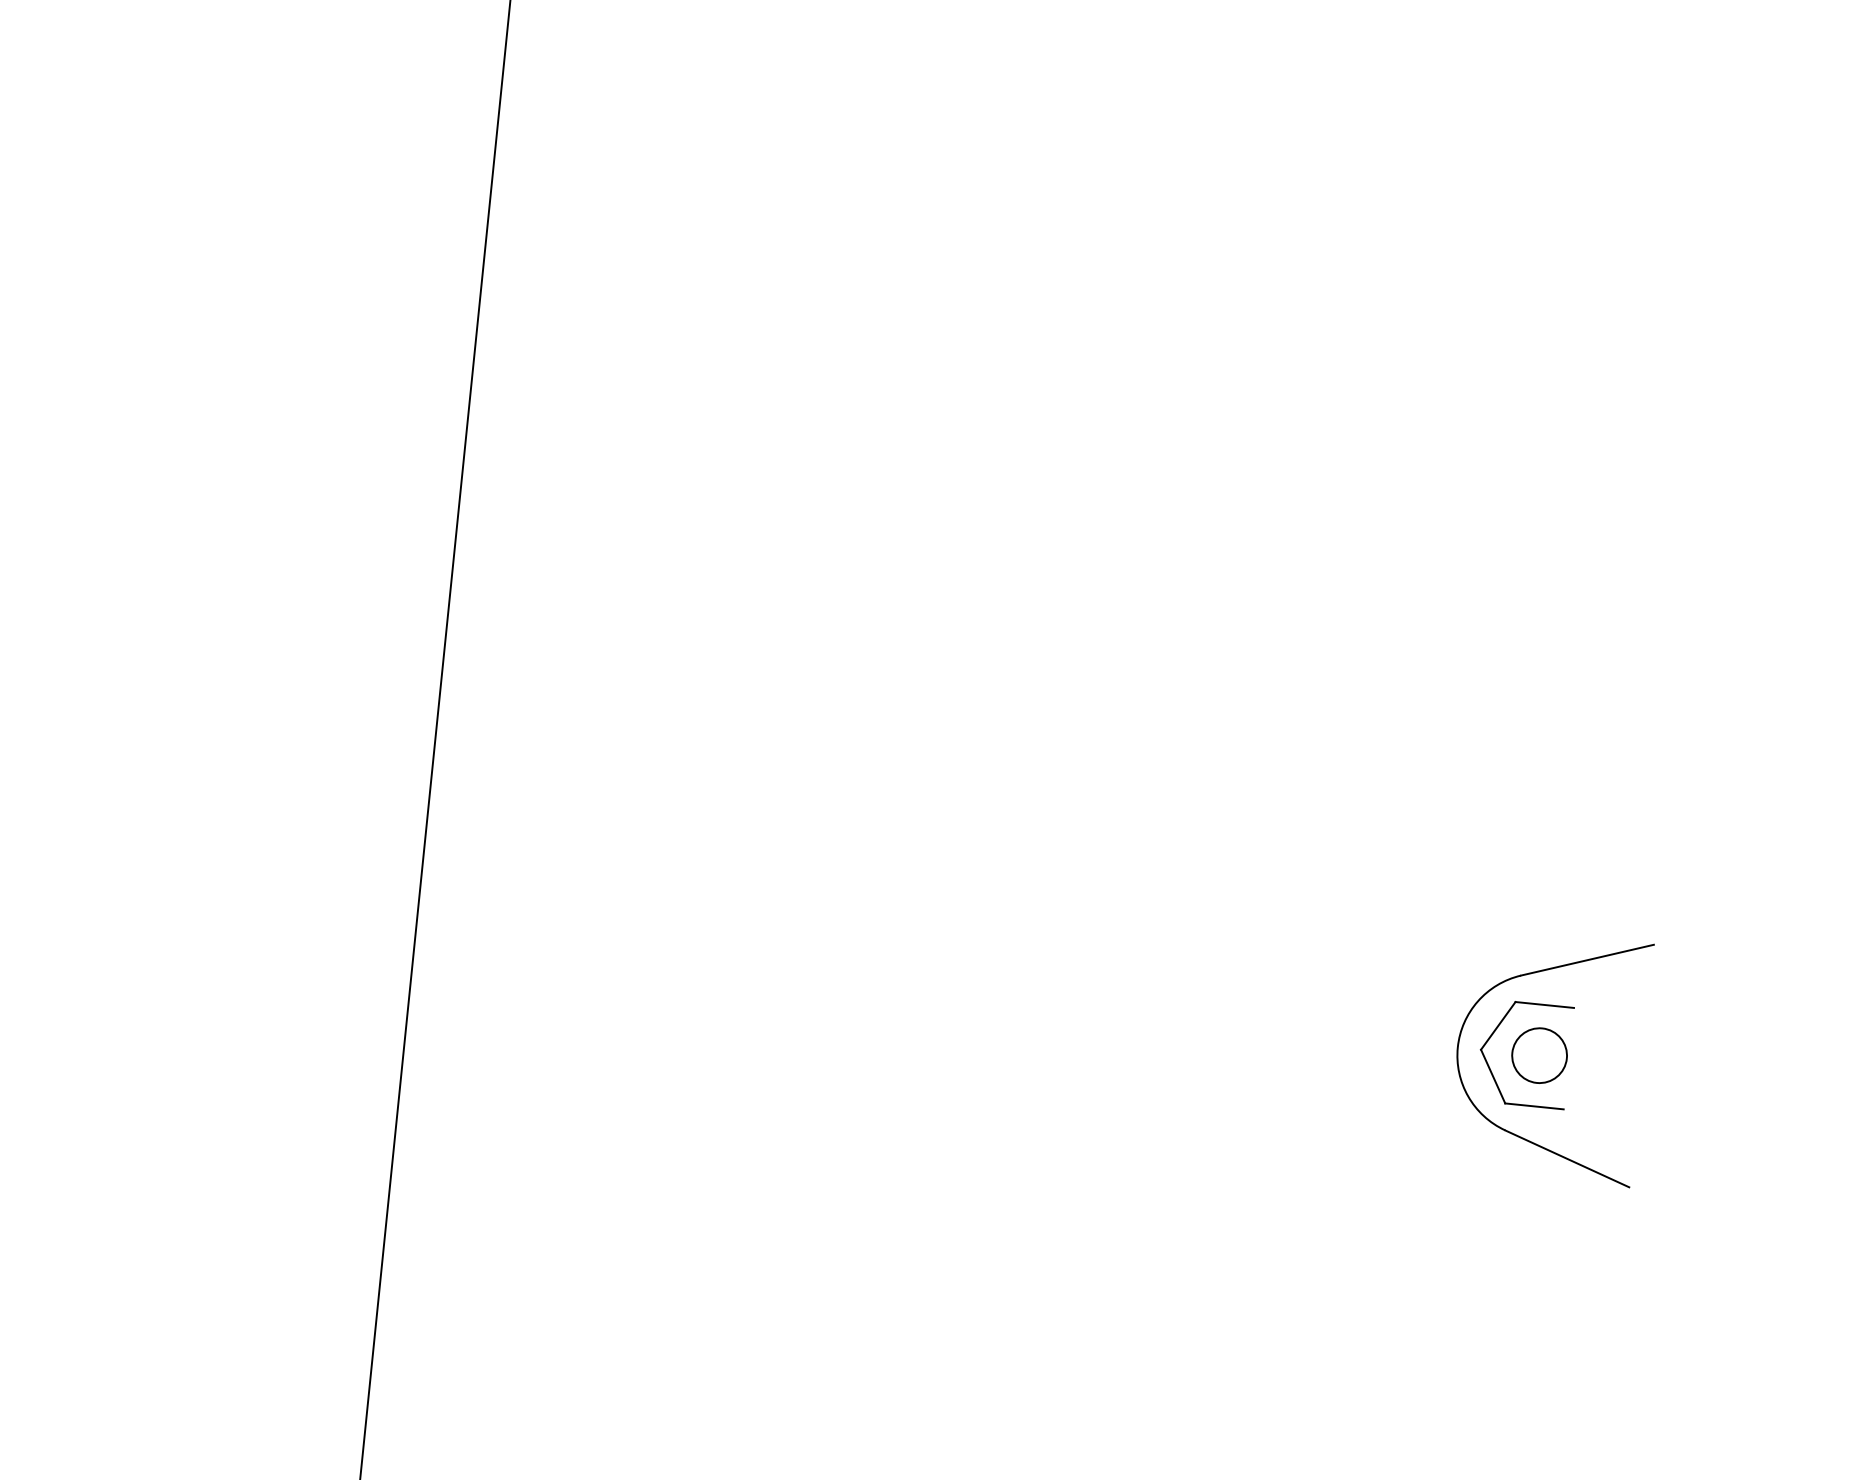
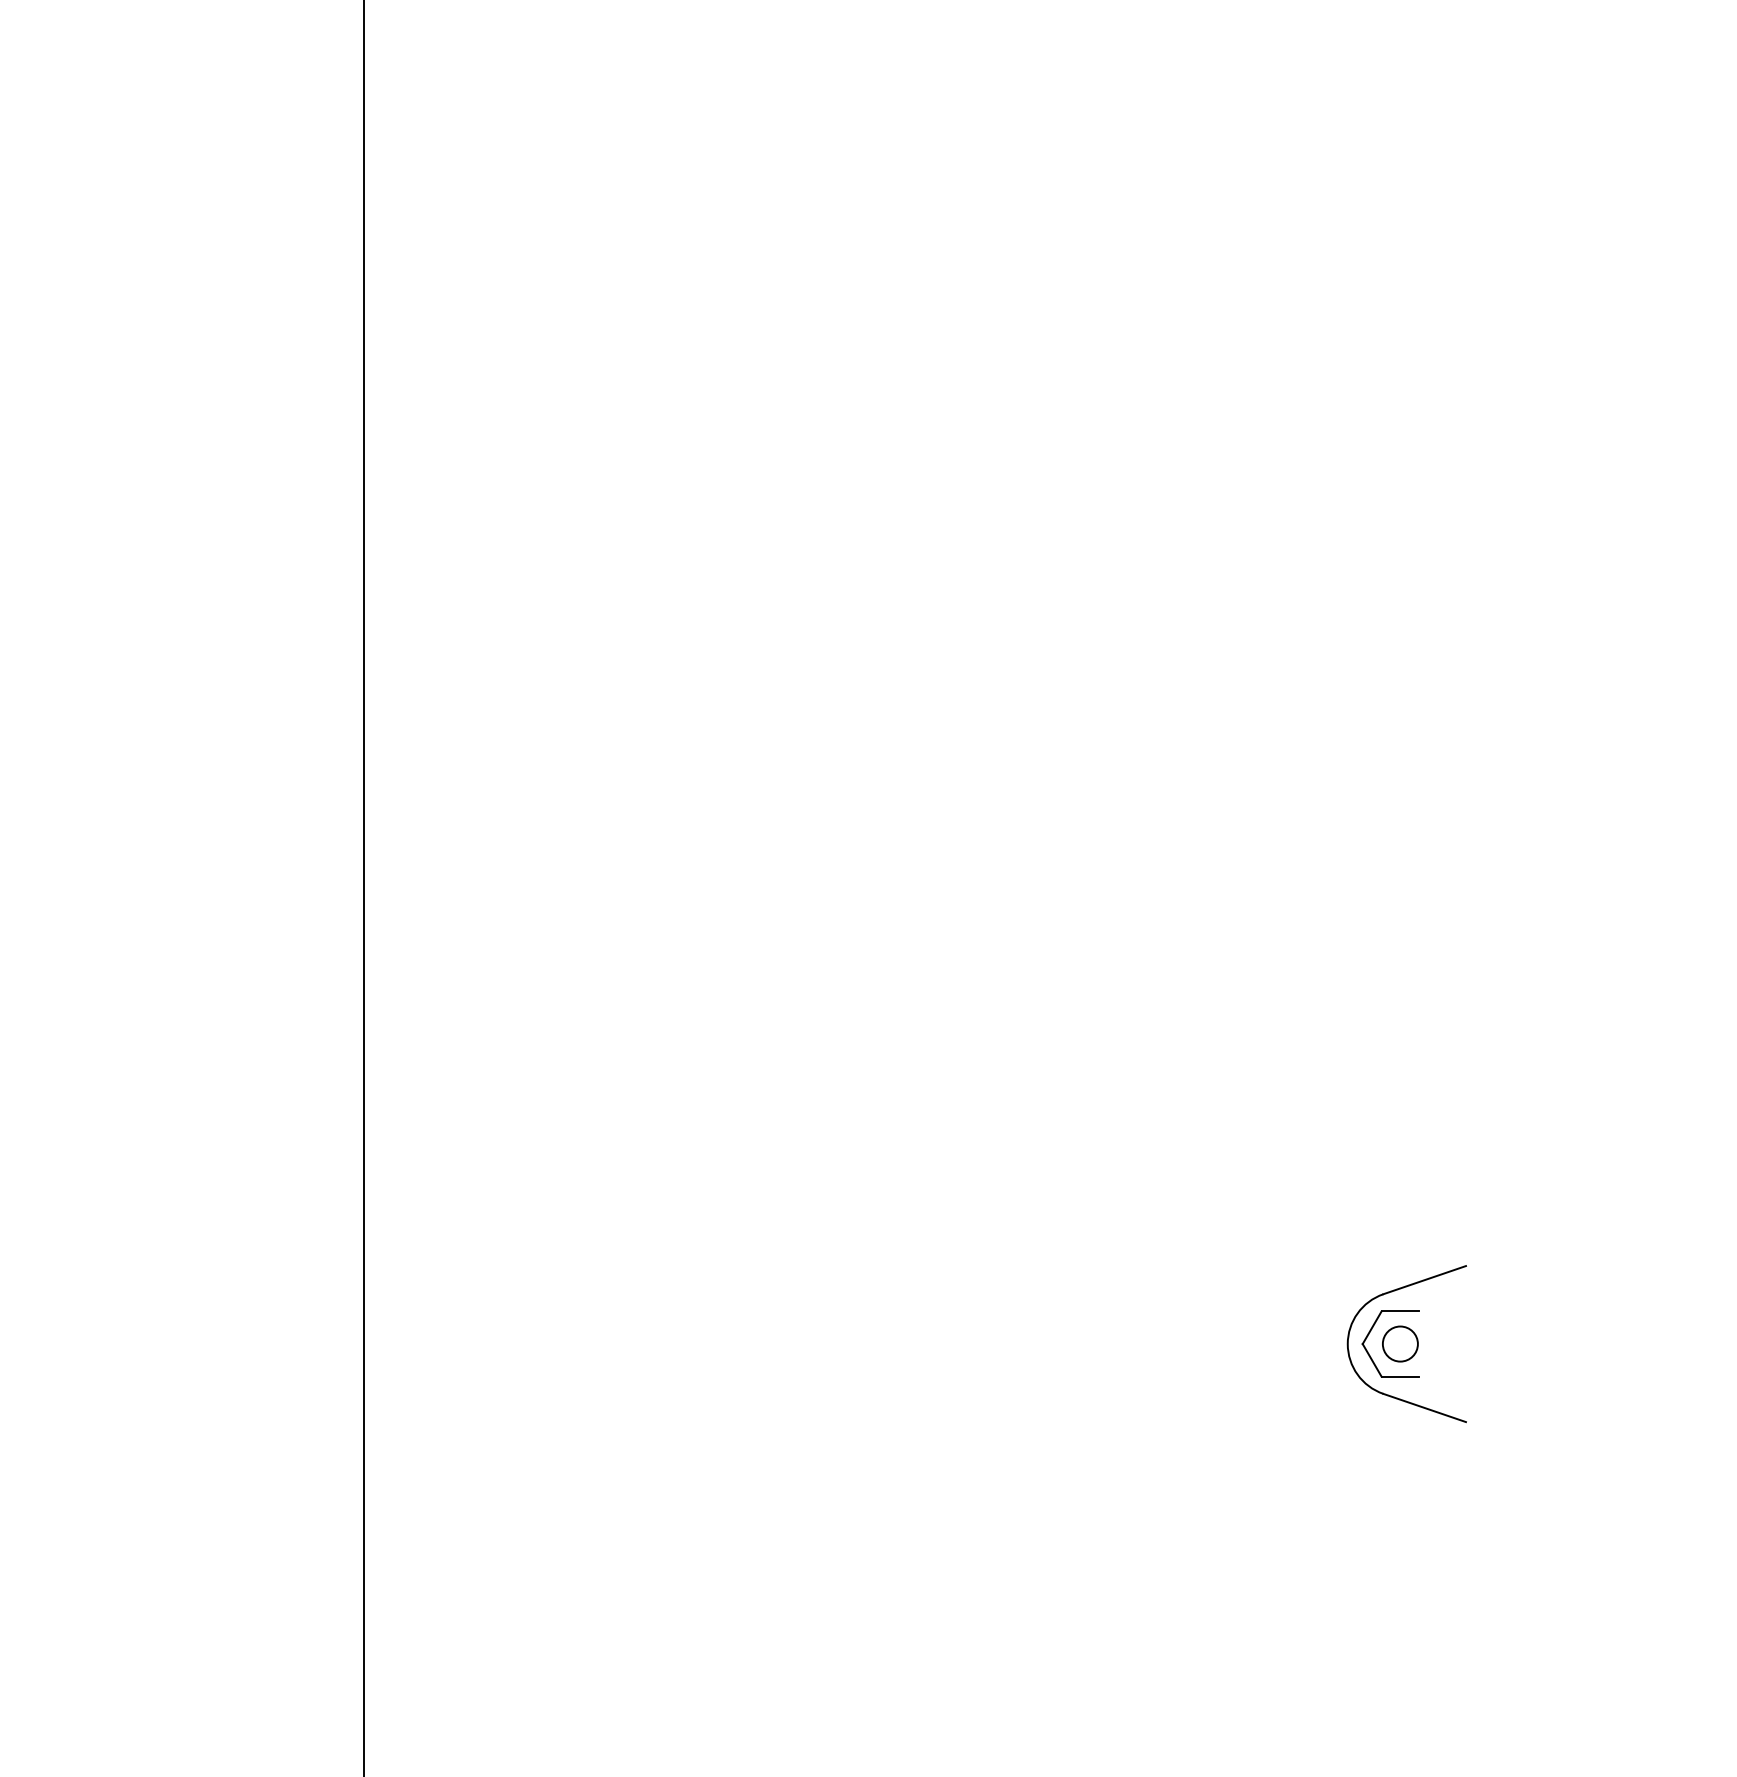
part: (1549, 1056) -> (1406, 1343), size x0.7

